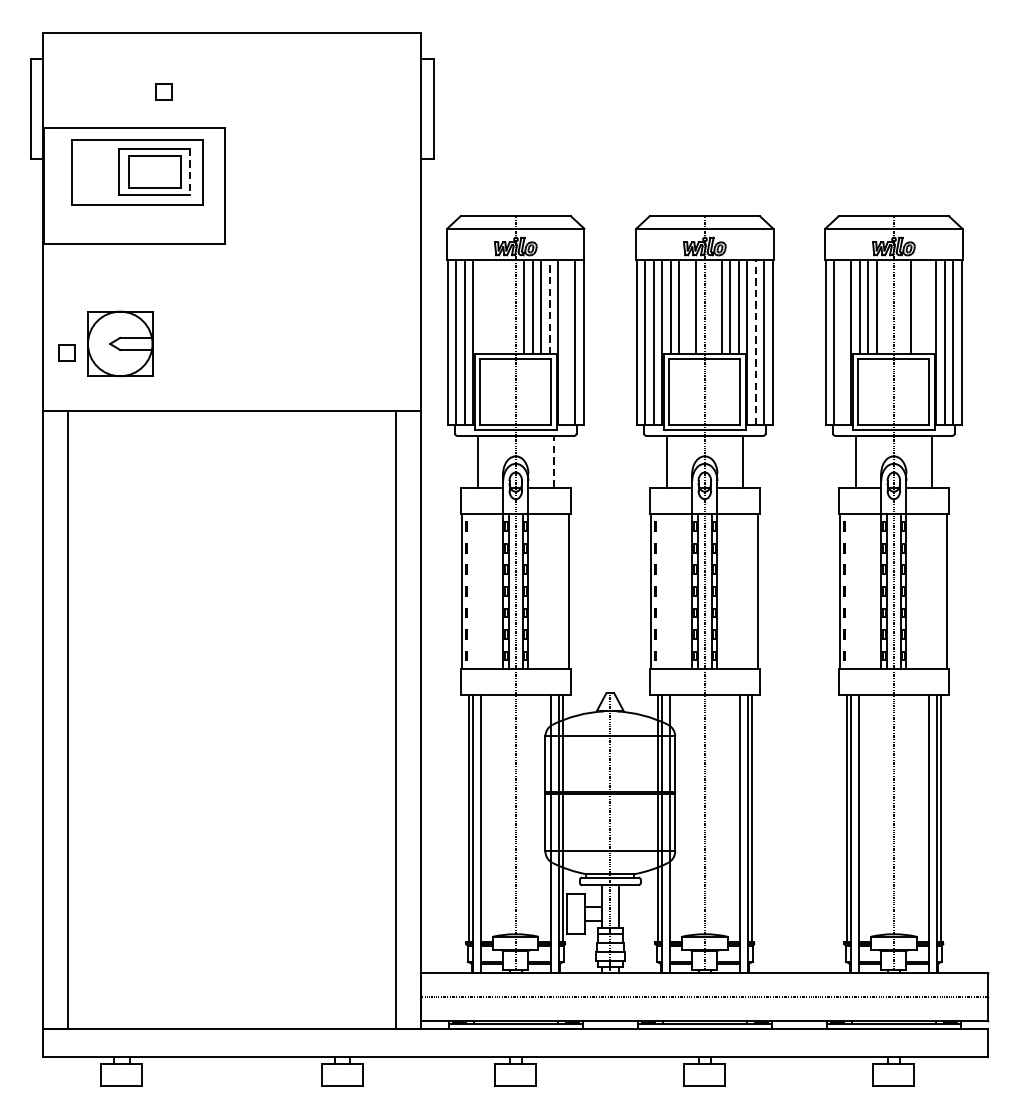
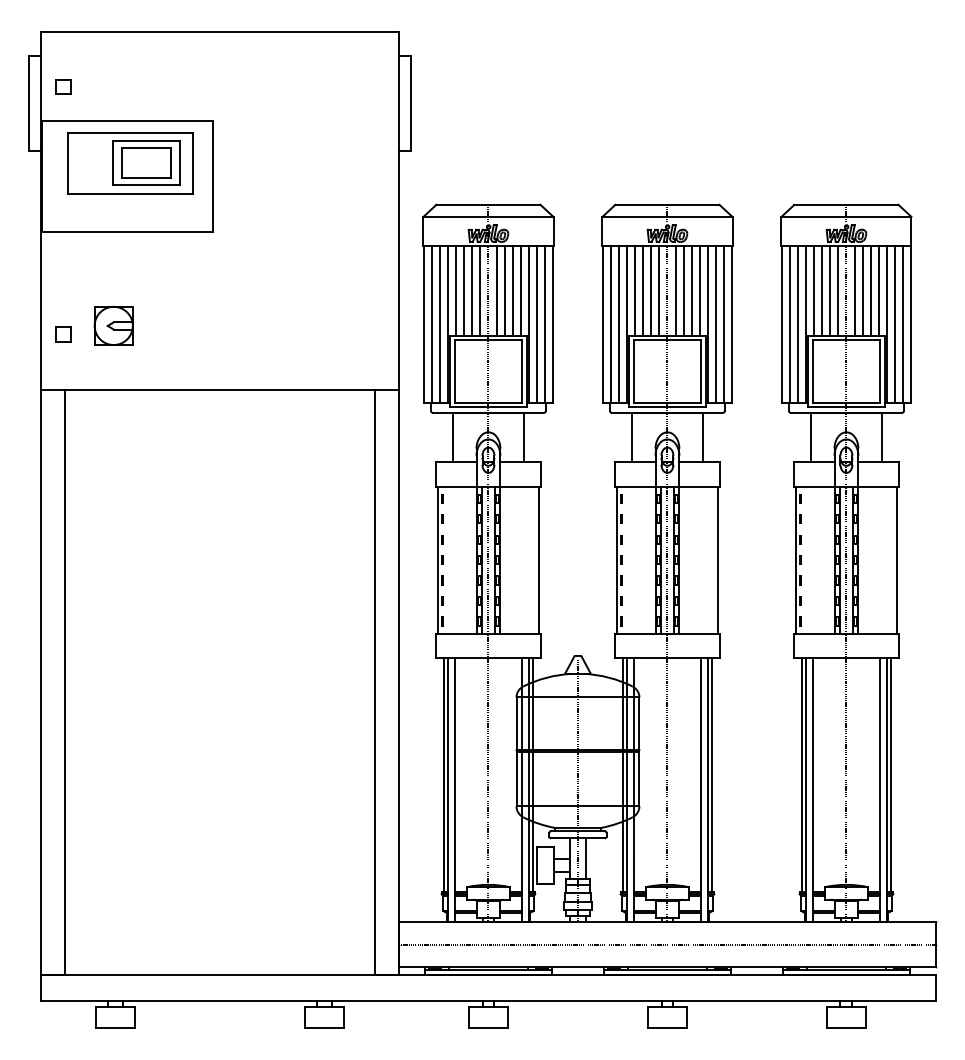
part: (164, 91) -> (63, 86), moved
line: (190, 171) -> (180, 162), dashed -> solid
line: (482, 306) -> (456, 290), added
line: (490, 306) -> (464, 290), added
line: (498, 306) -> (472, 290), added
line: (507, 306) -> (480, 290), added
line: (687, 306) -> (651, 290), added
line: (713, 306) -> (675, 290), added
line: (885, 306) -> (838, 290), added
line: (902, 306) -> (854, 290), added
line: (919, 306) -> (870, 290), added
line: (927, 306) -> (878, 290), added
line: (549, 307) -> (520, 291), dashed -> solid
line: (566, 342) -> (536, 324), added
line: (755, 342) -> (715, 324), dashed -> solid
line: (843, 342) -> (798, 324), added
part: (119, 343) -> (113, 325), size x0.62
line: (553, 461) -> (524, 437), dashed -> solid

